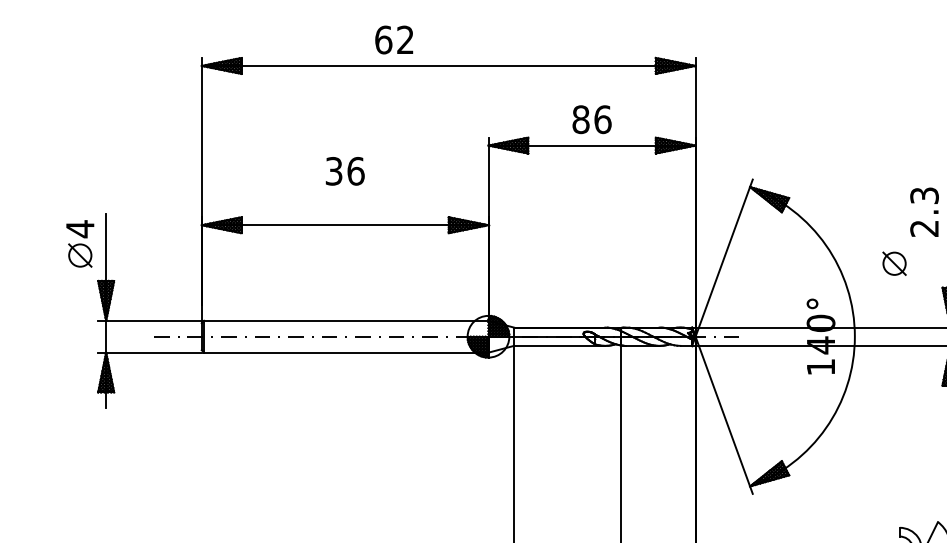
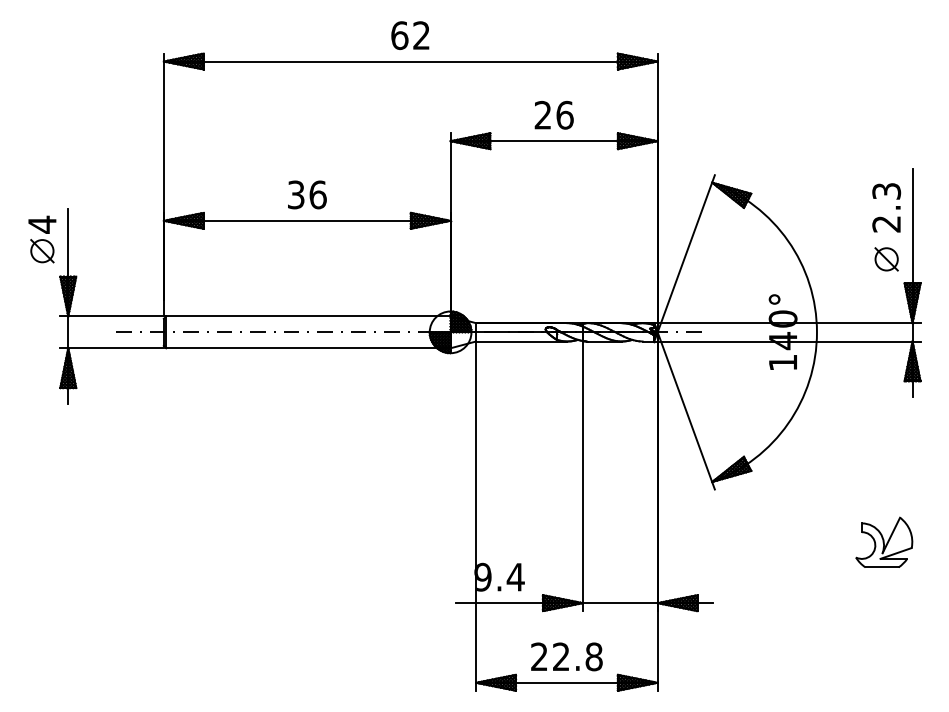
text: (394, 39) -> (410, 35), moved
text: (580, 119) -> (542, 115), 86 -> 26
text: (345, 170) -> (307, 194), moved
part: (894, 263) -> (886, 259), moved

